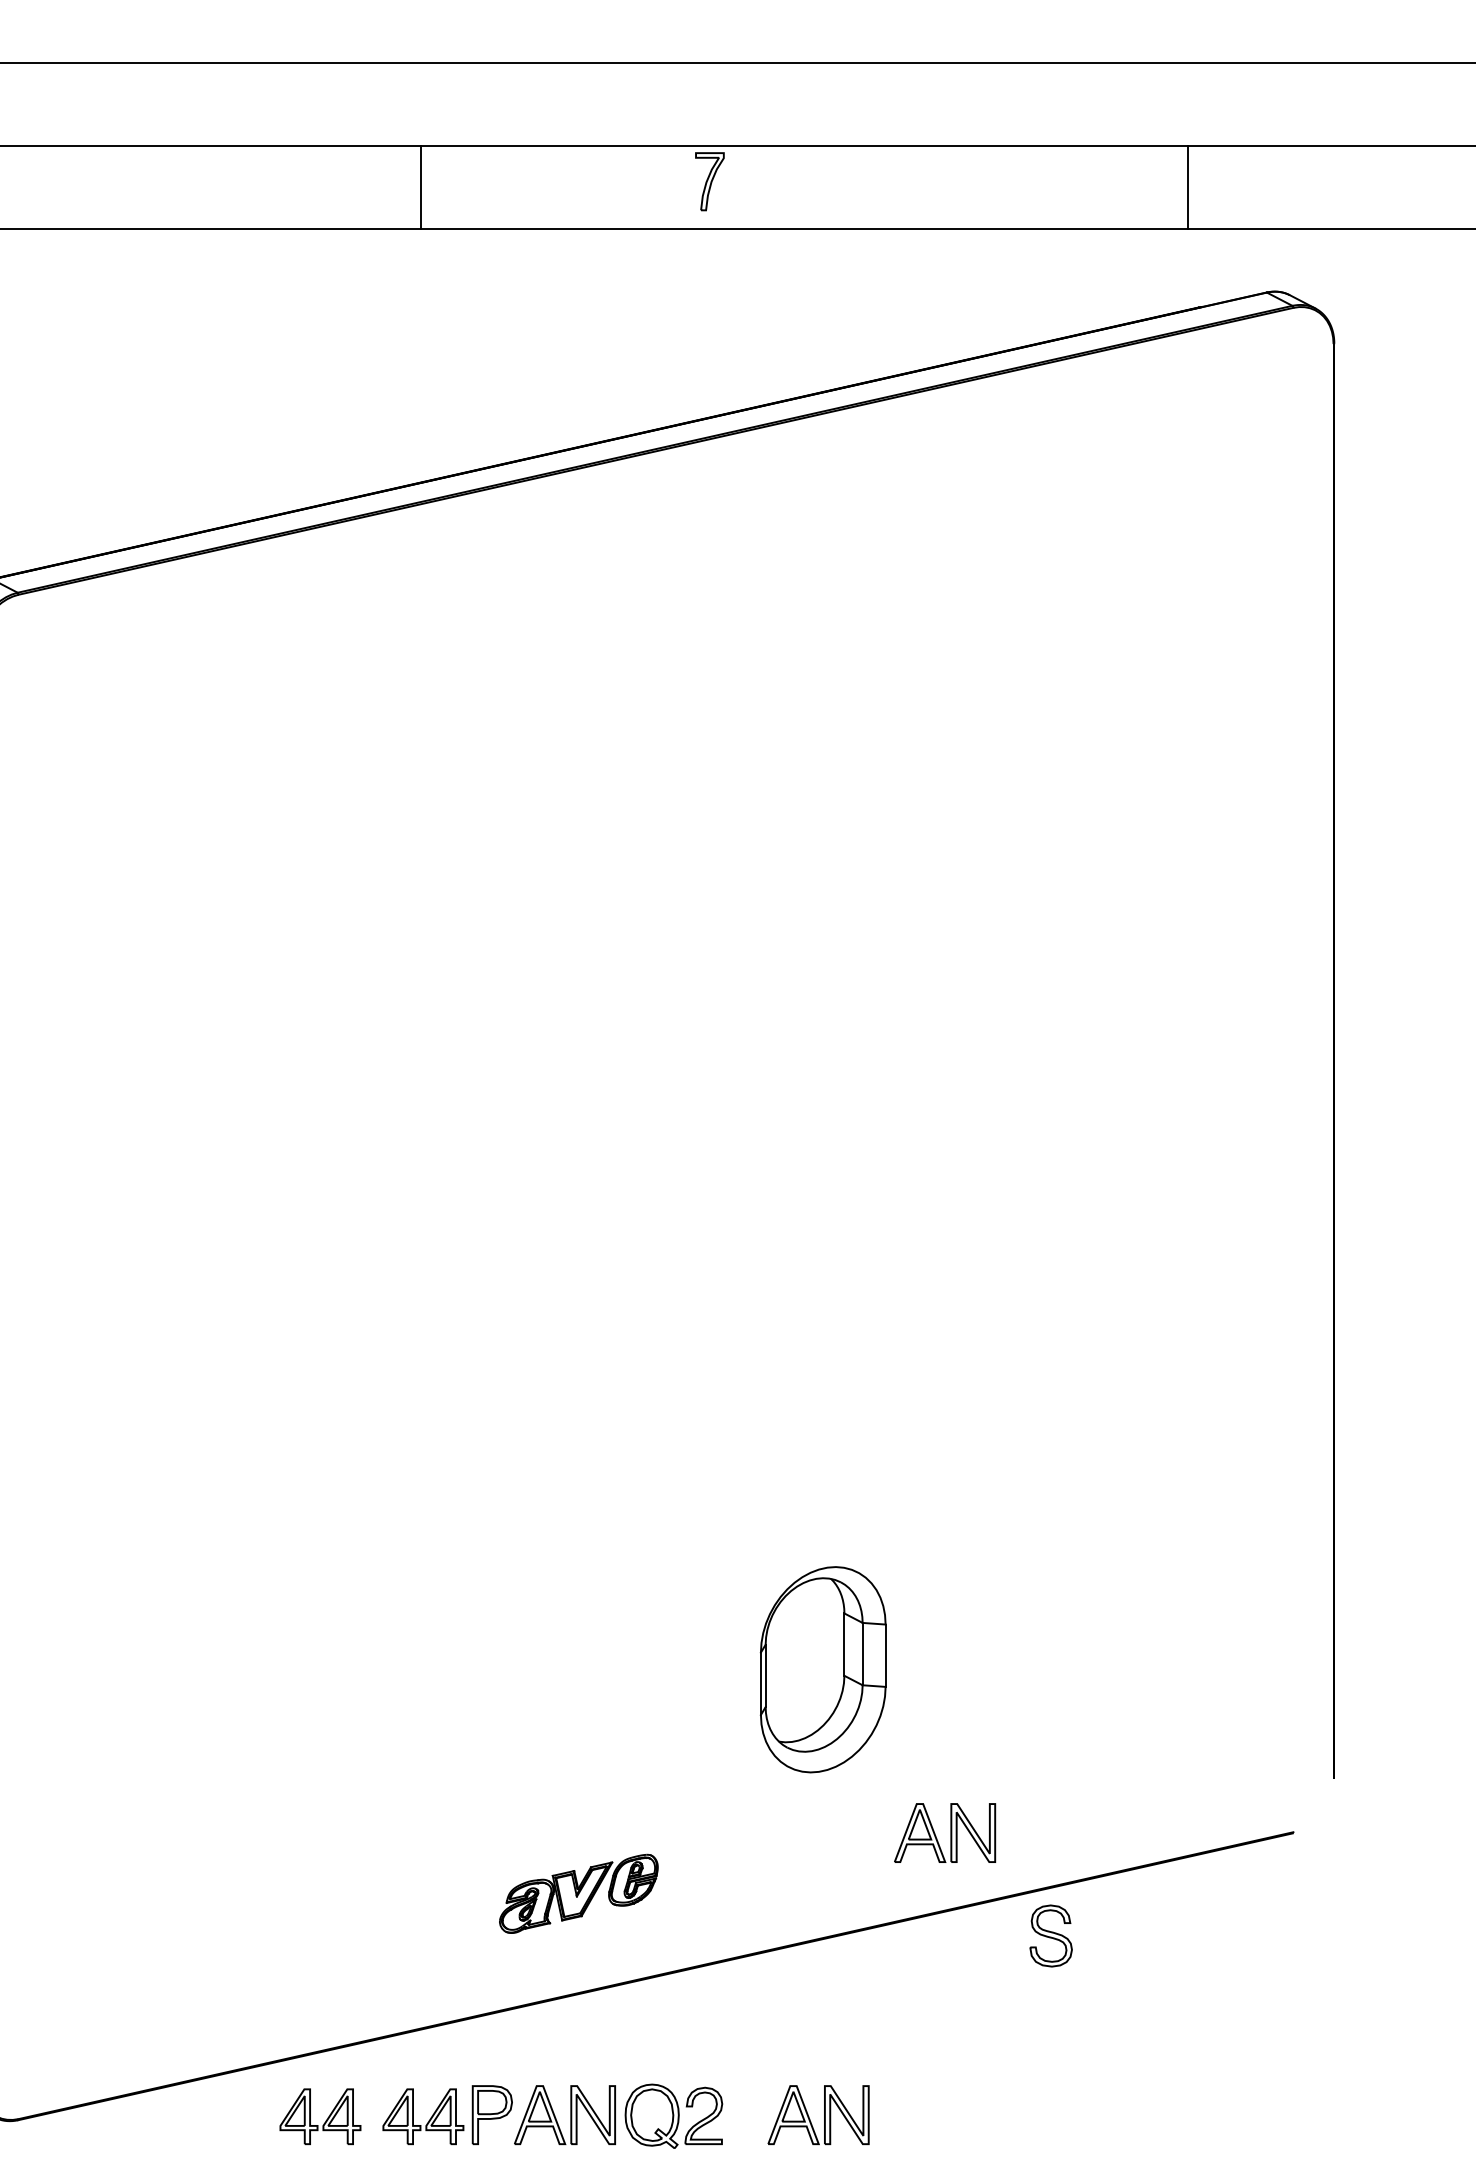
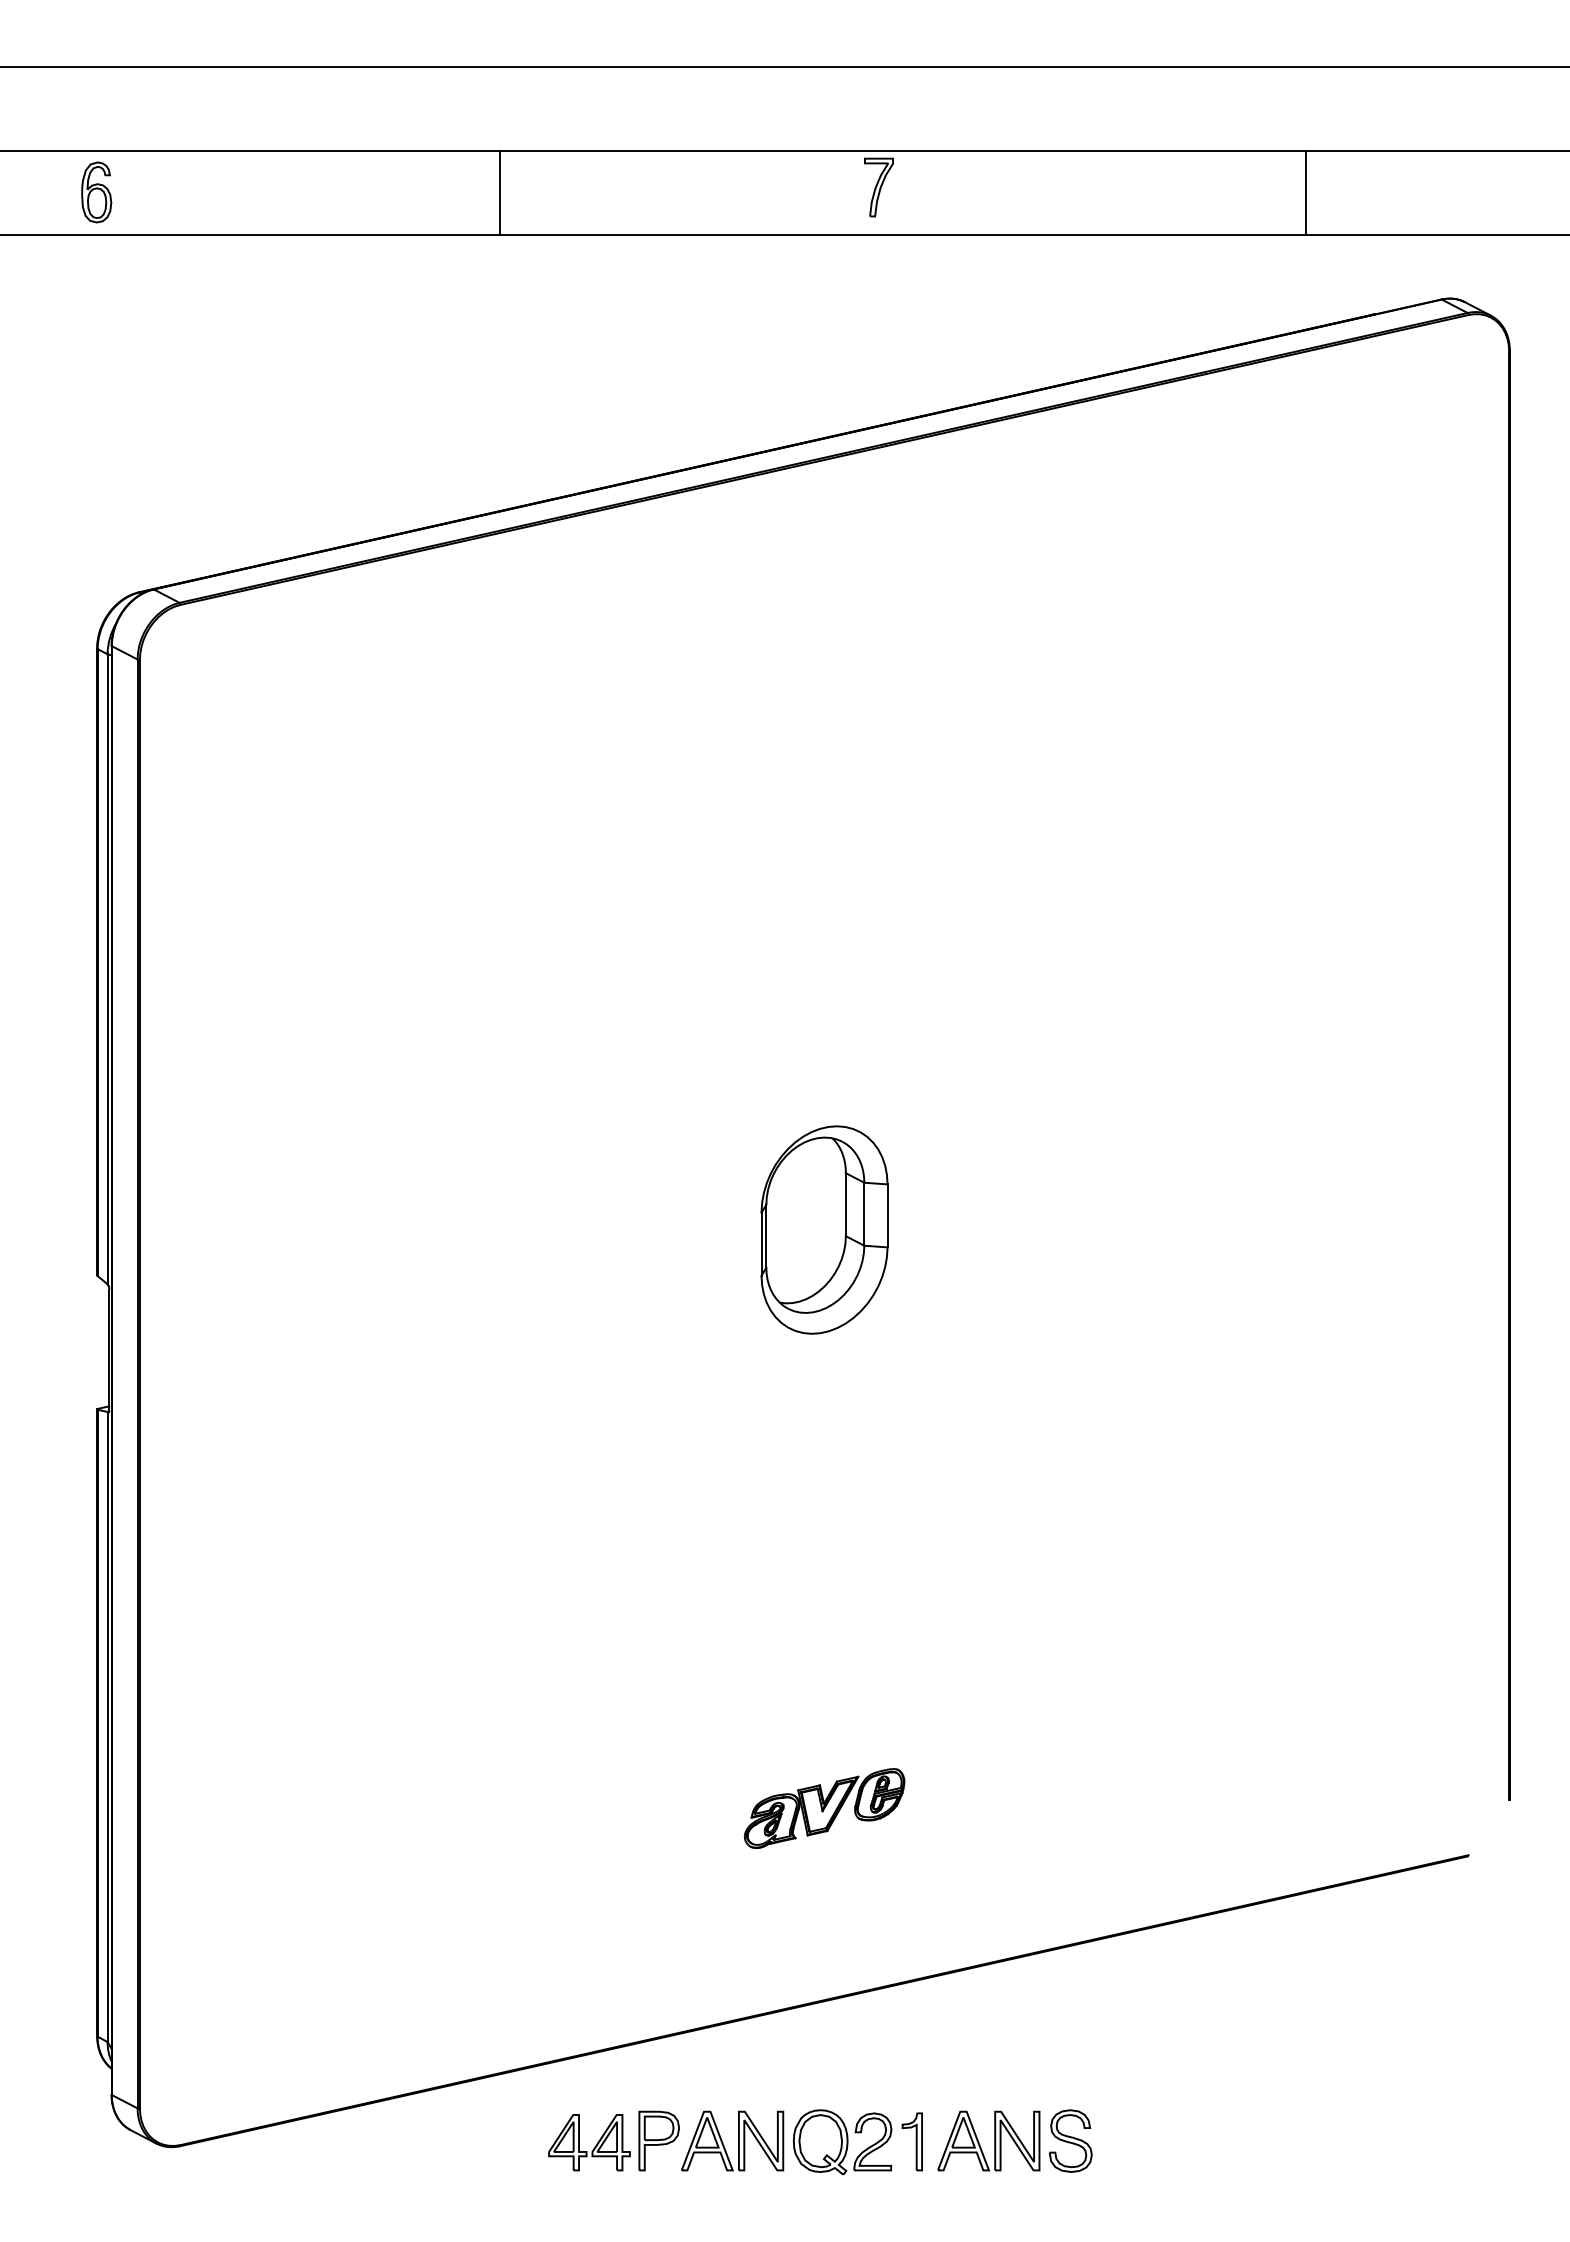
line: (421, 186) -> (499, 192), moved
line: (1188, 186) -> (1306, 192), moved
part: (823, 1669) -> (824, 1229), moved
part: (944, 1832) -> (1116, 1855), removed
part: (578, 1893) -> (824, 1808), moved
part: (1050, 1935) -> (1070, 2140), moved
part: (742, 2115) -> (911, 2141), added
part: (325, 2120) -> (490, 2146), removed

